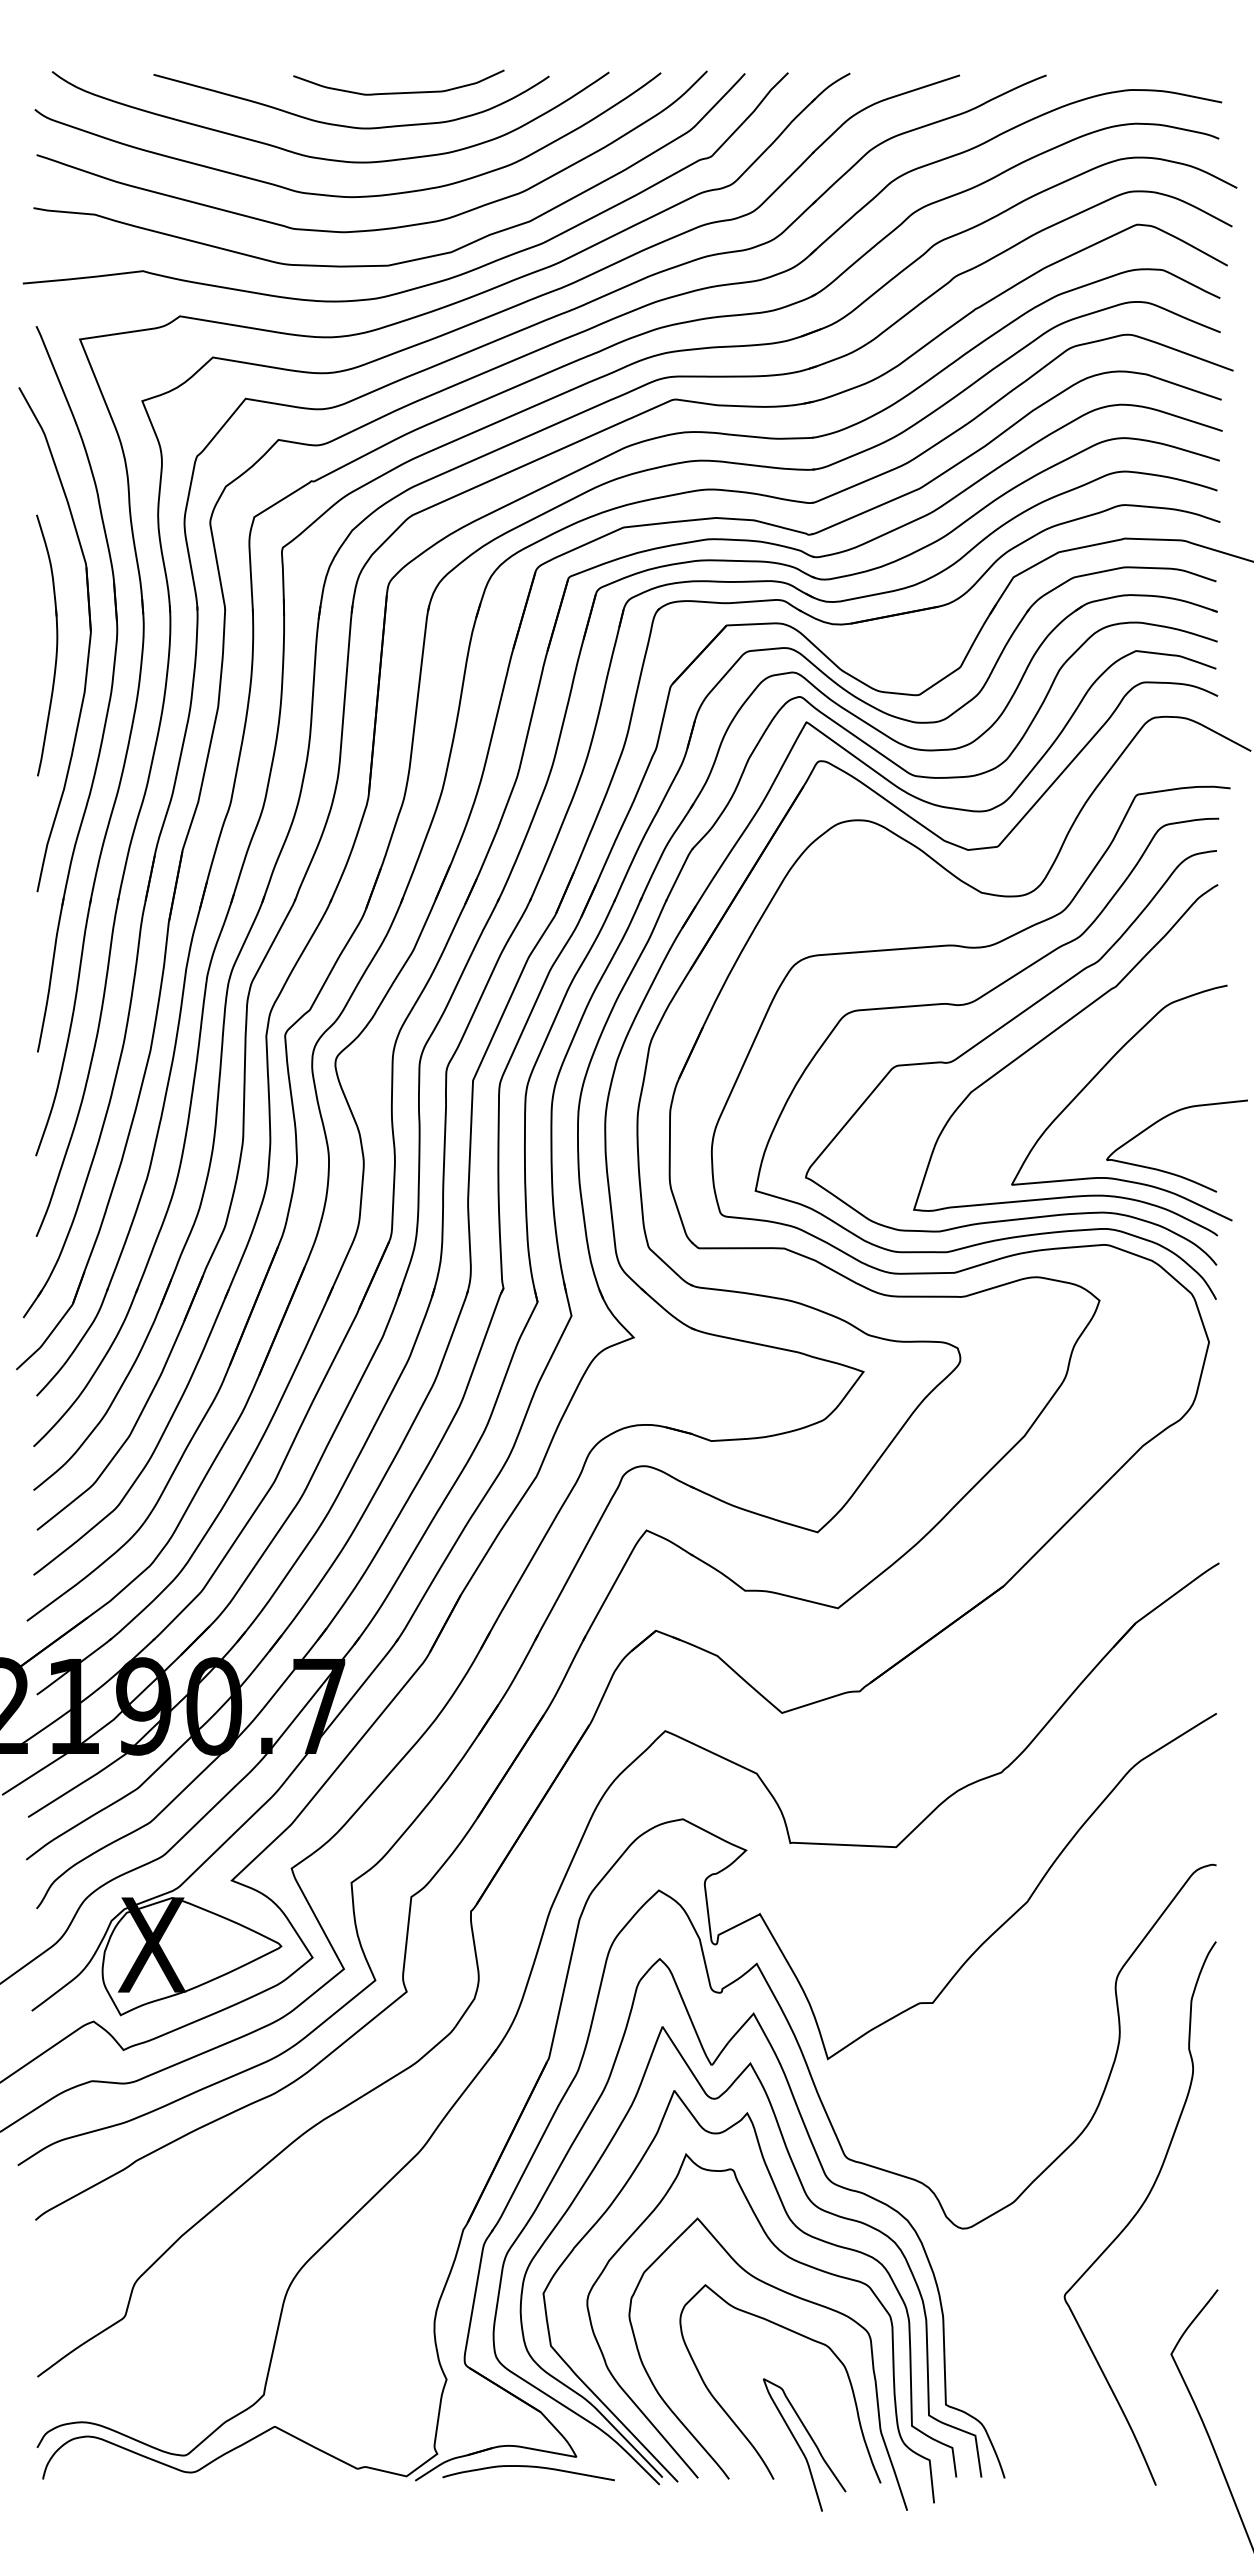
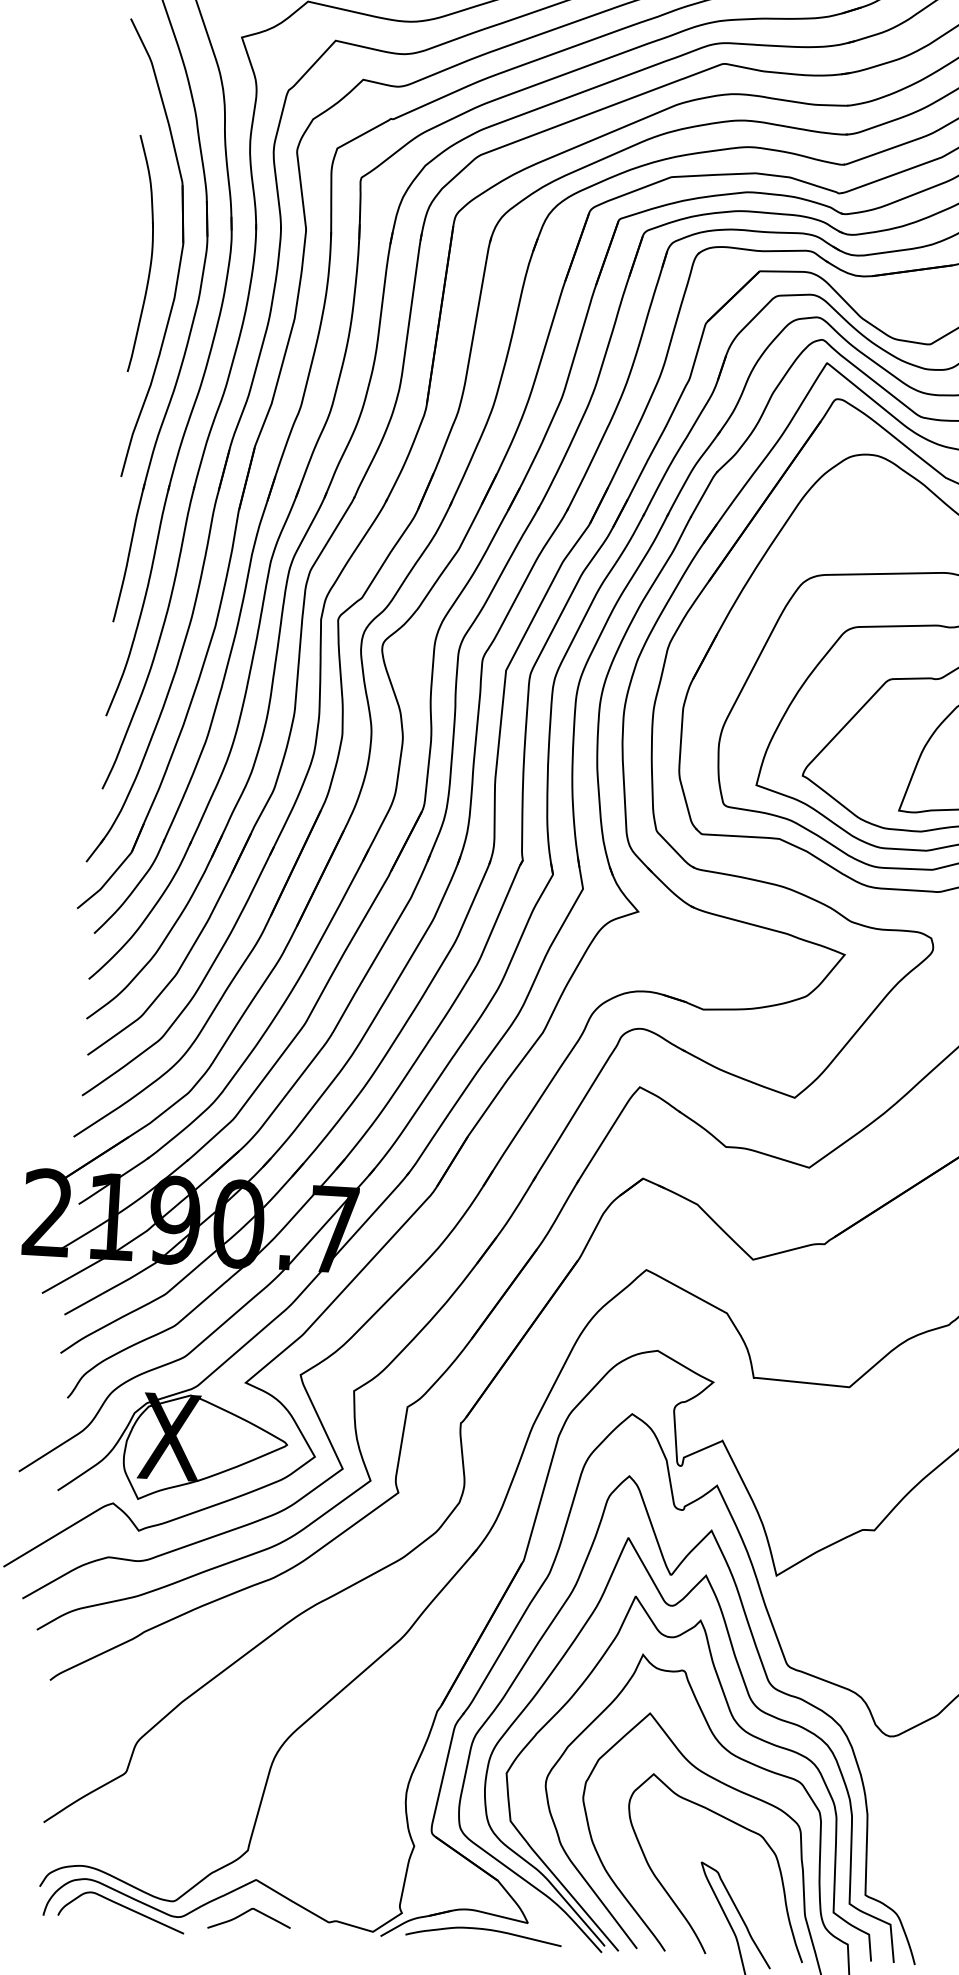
curve: (265, 2464) -> (245, 1913), added
curve: (131, 2465) -> (124, 1907), added

